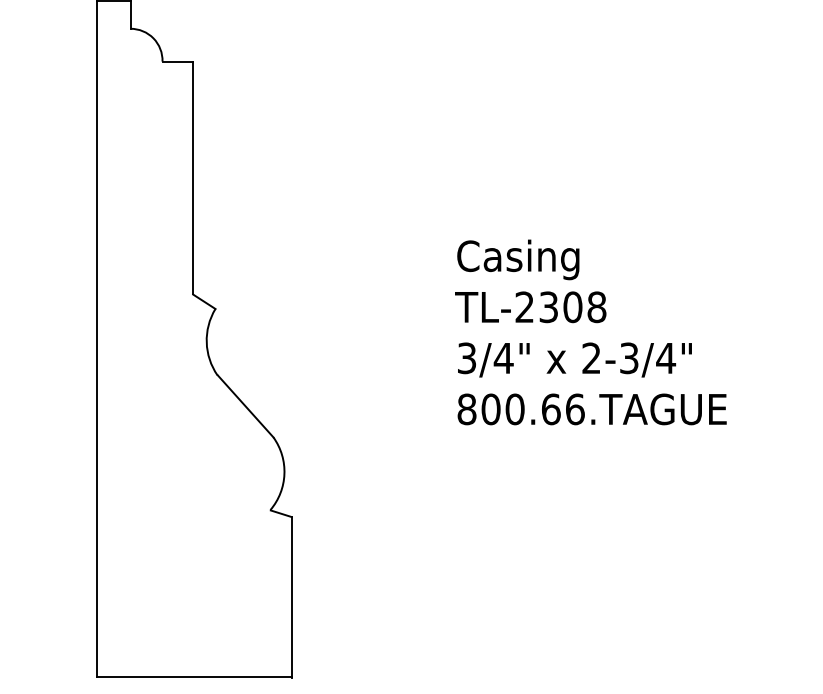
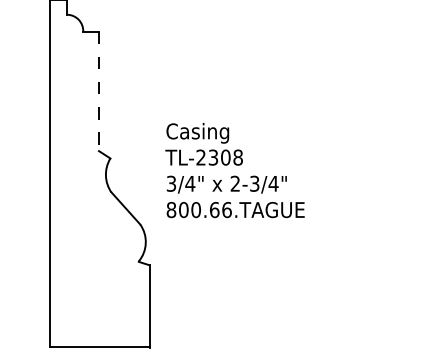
line: (194, 178) -> (99, 91), solid -> dashed
text: (589, 332) -> (234, 170), moved

